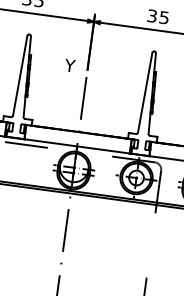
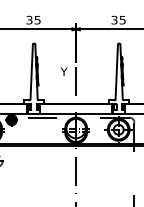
text: (69, 65) -> (63, 71), moved

